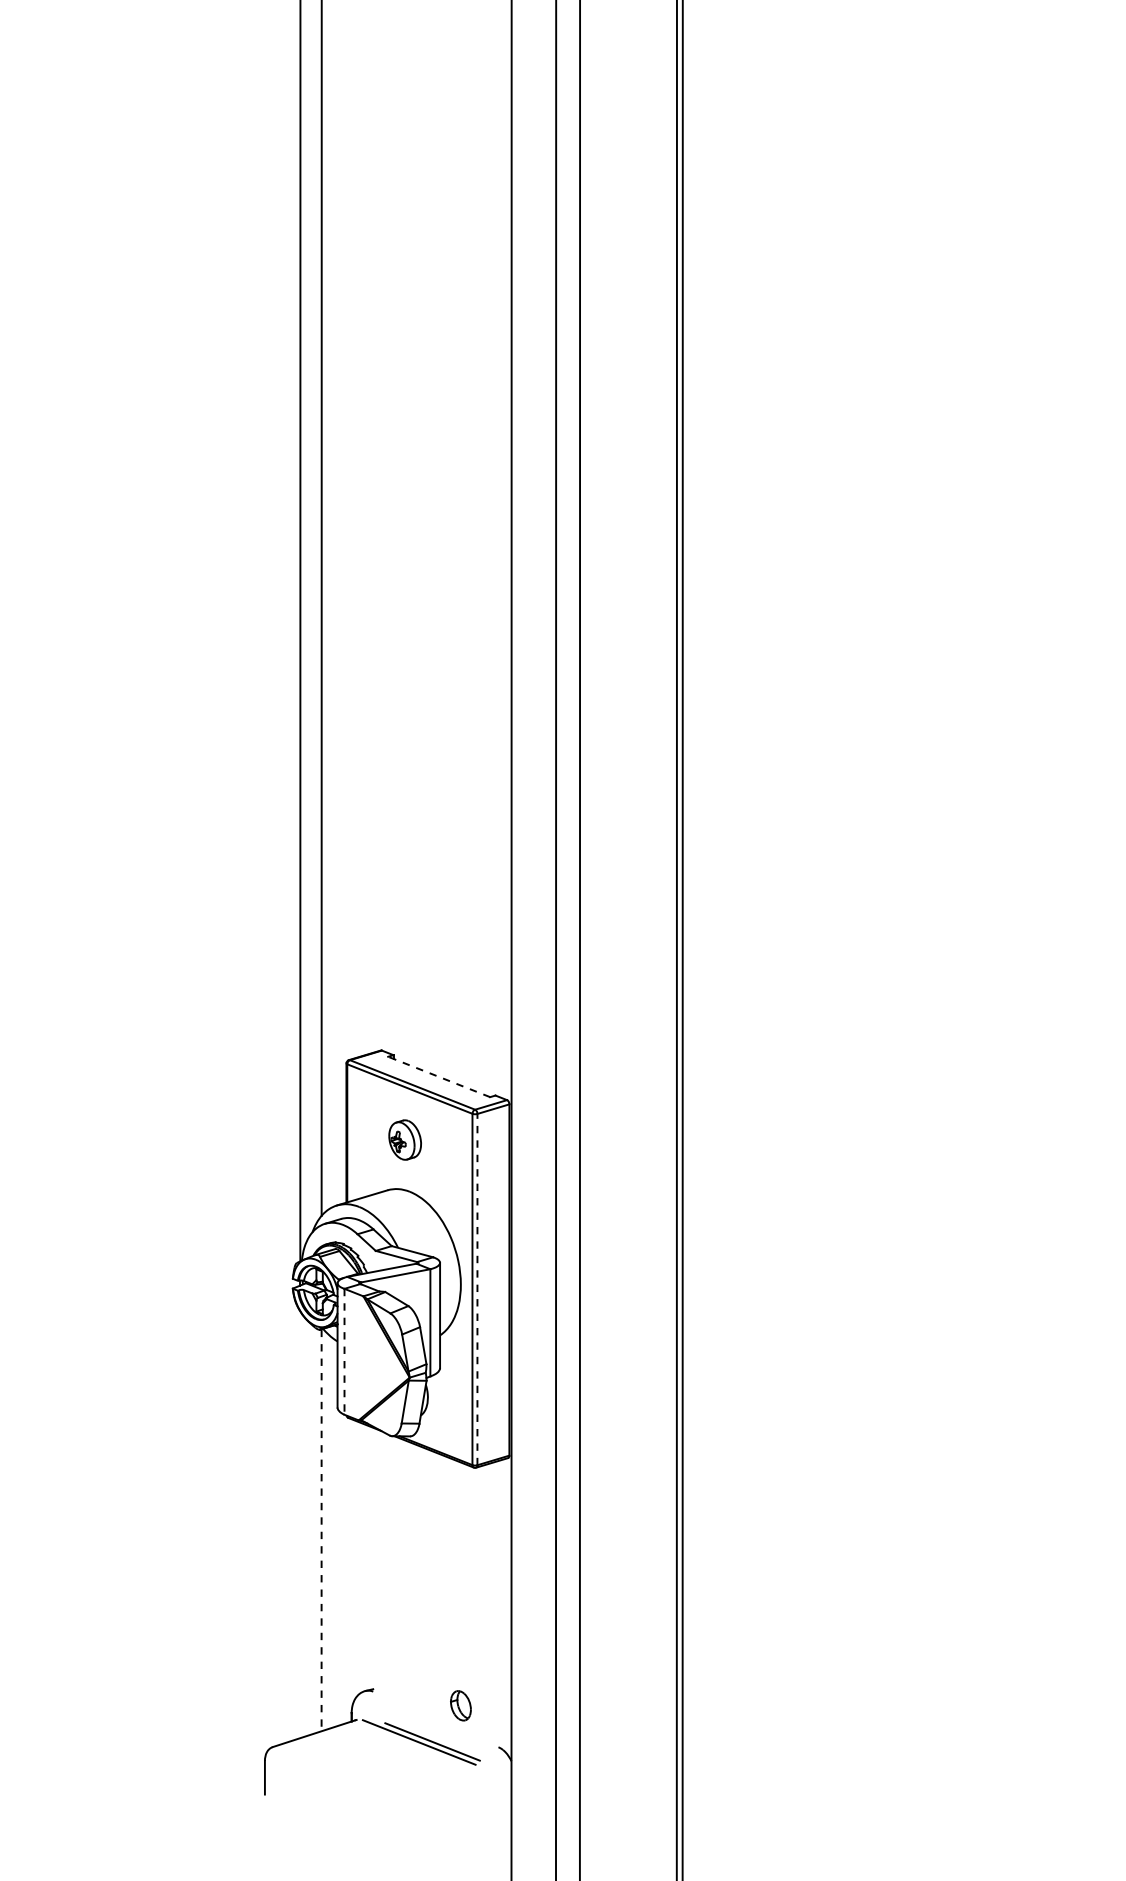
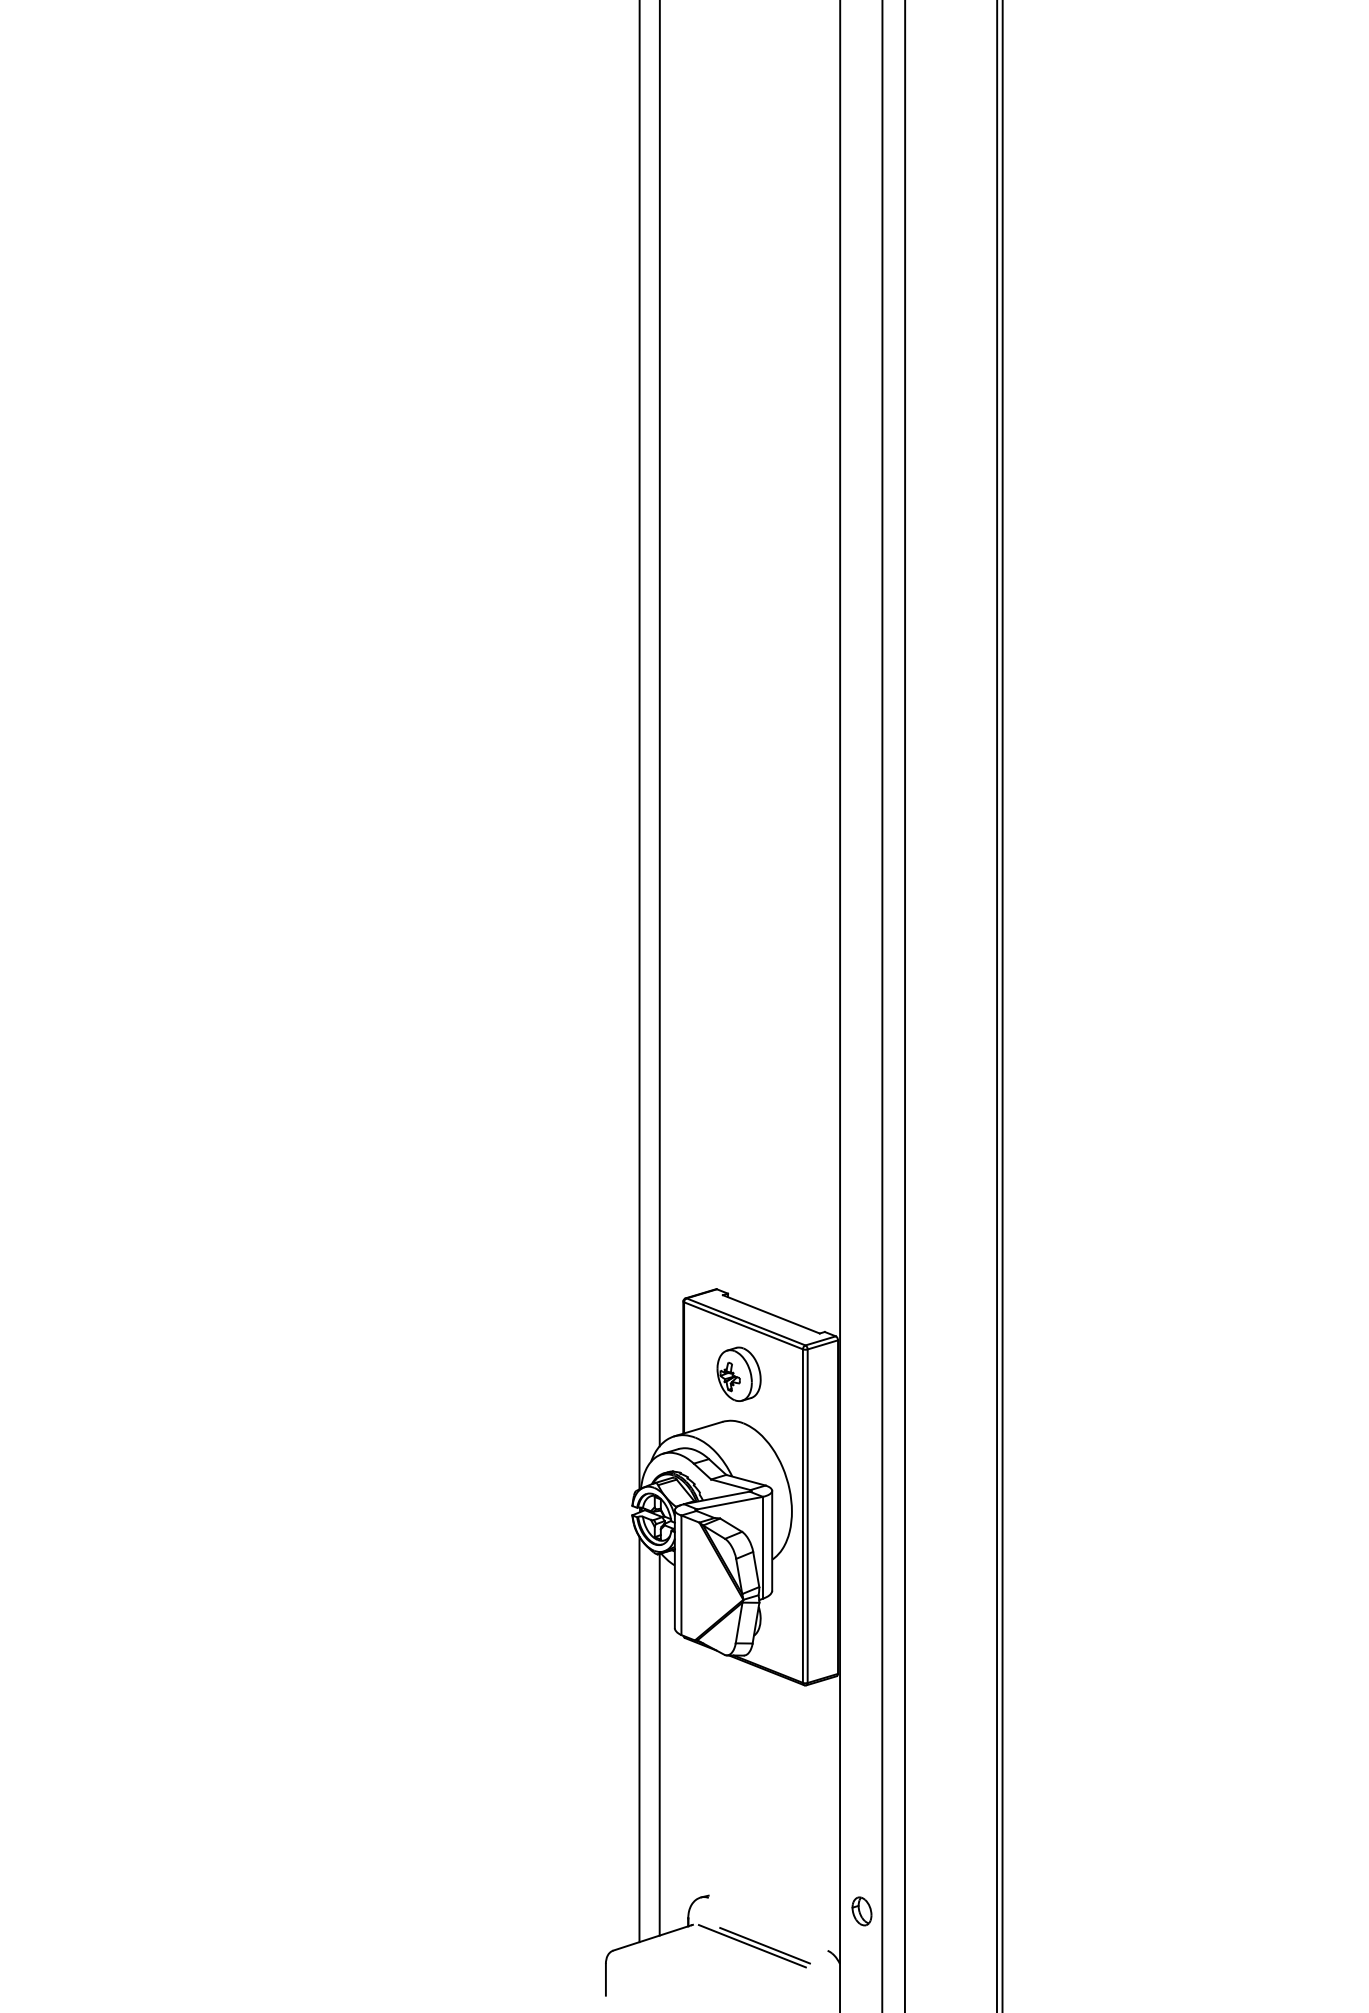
line: (438, 1077) -> (770, 1314), dashed -> solid
part: (404, 1139) -> (738, 1373), size x1.43
line: (477, 1289) -> (807, 1516), dashed -> solid
line: (344, 1352) -> (681, 1575), dashed -> solid
line: (300, 1524) -> (639, 1739), added
line: (321, 1530) -> (659, 1744), dashed -> solid
part: (460, 1705) -> (861, 1911), moved

